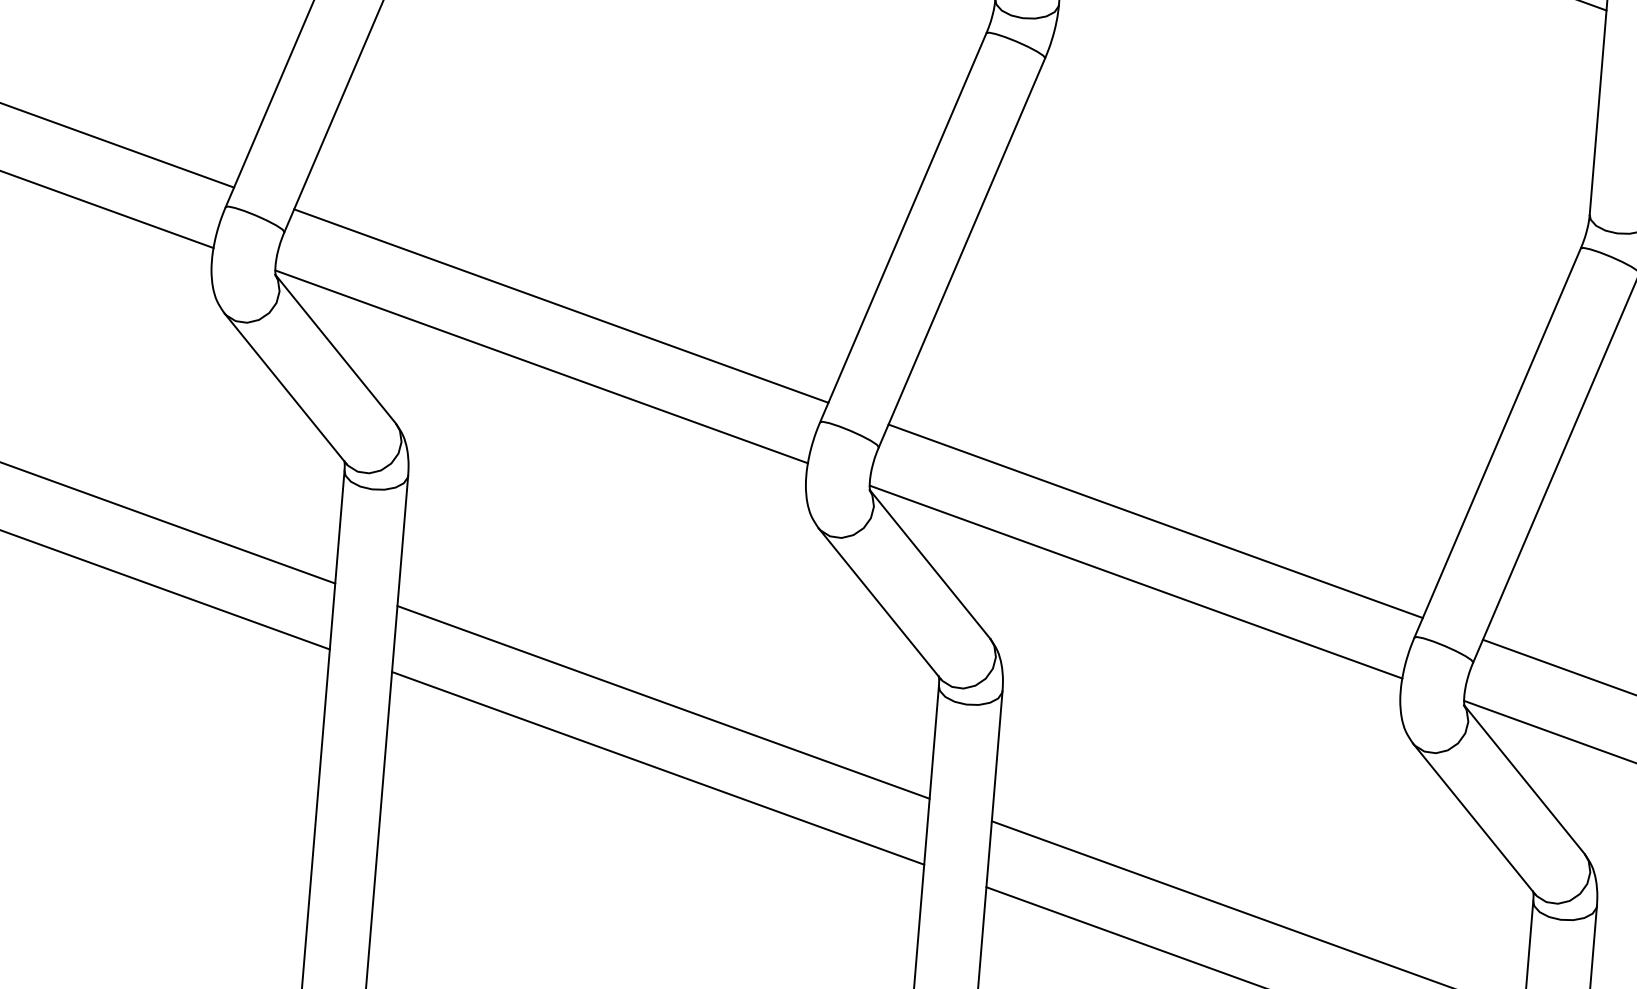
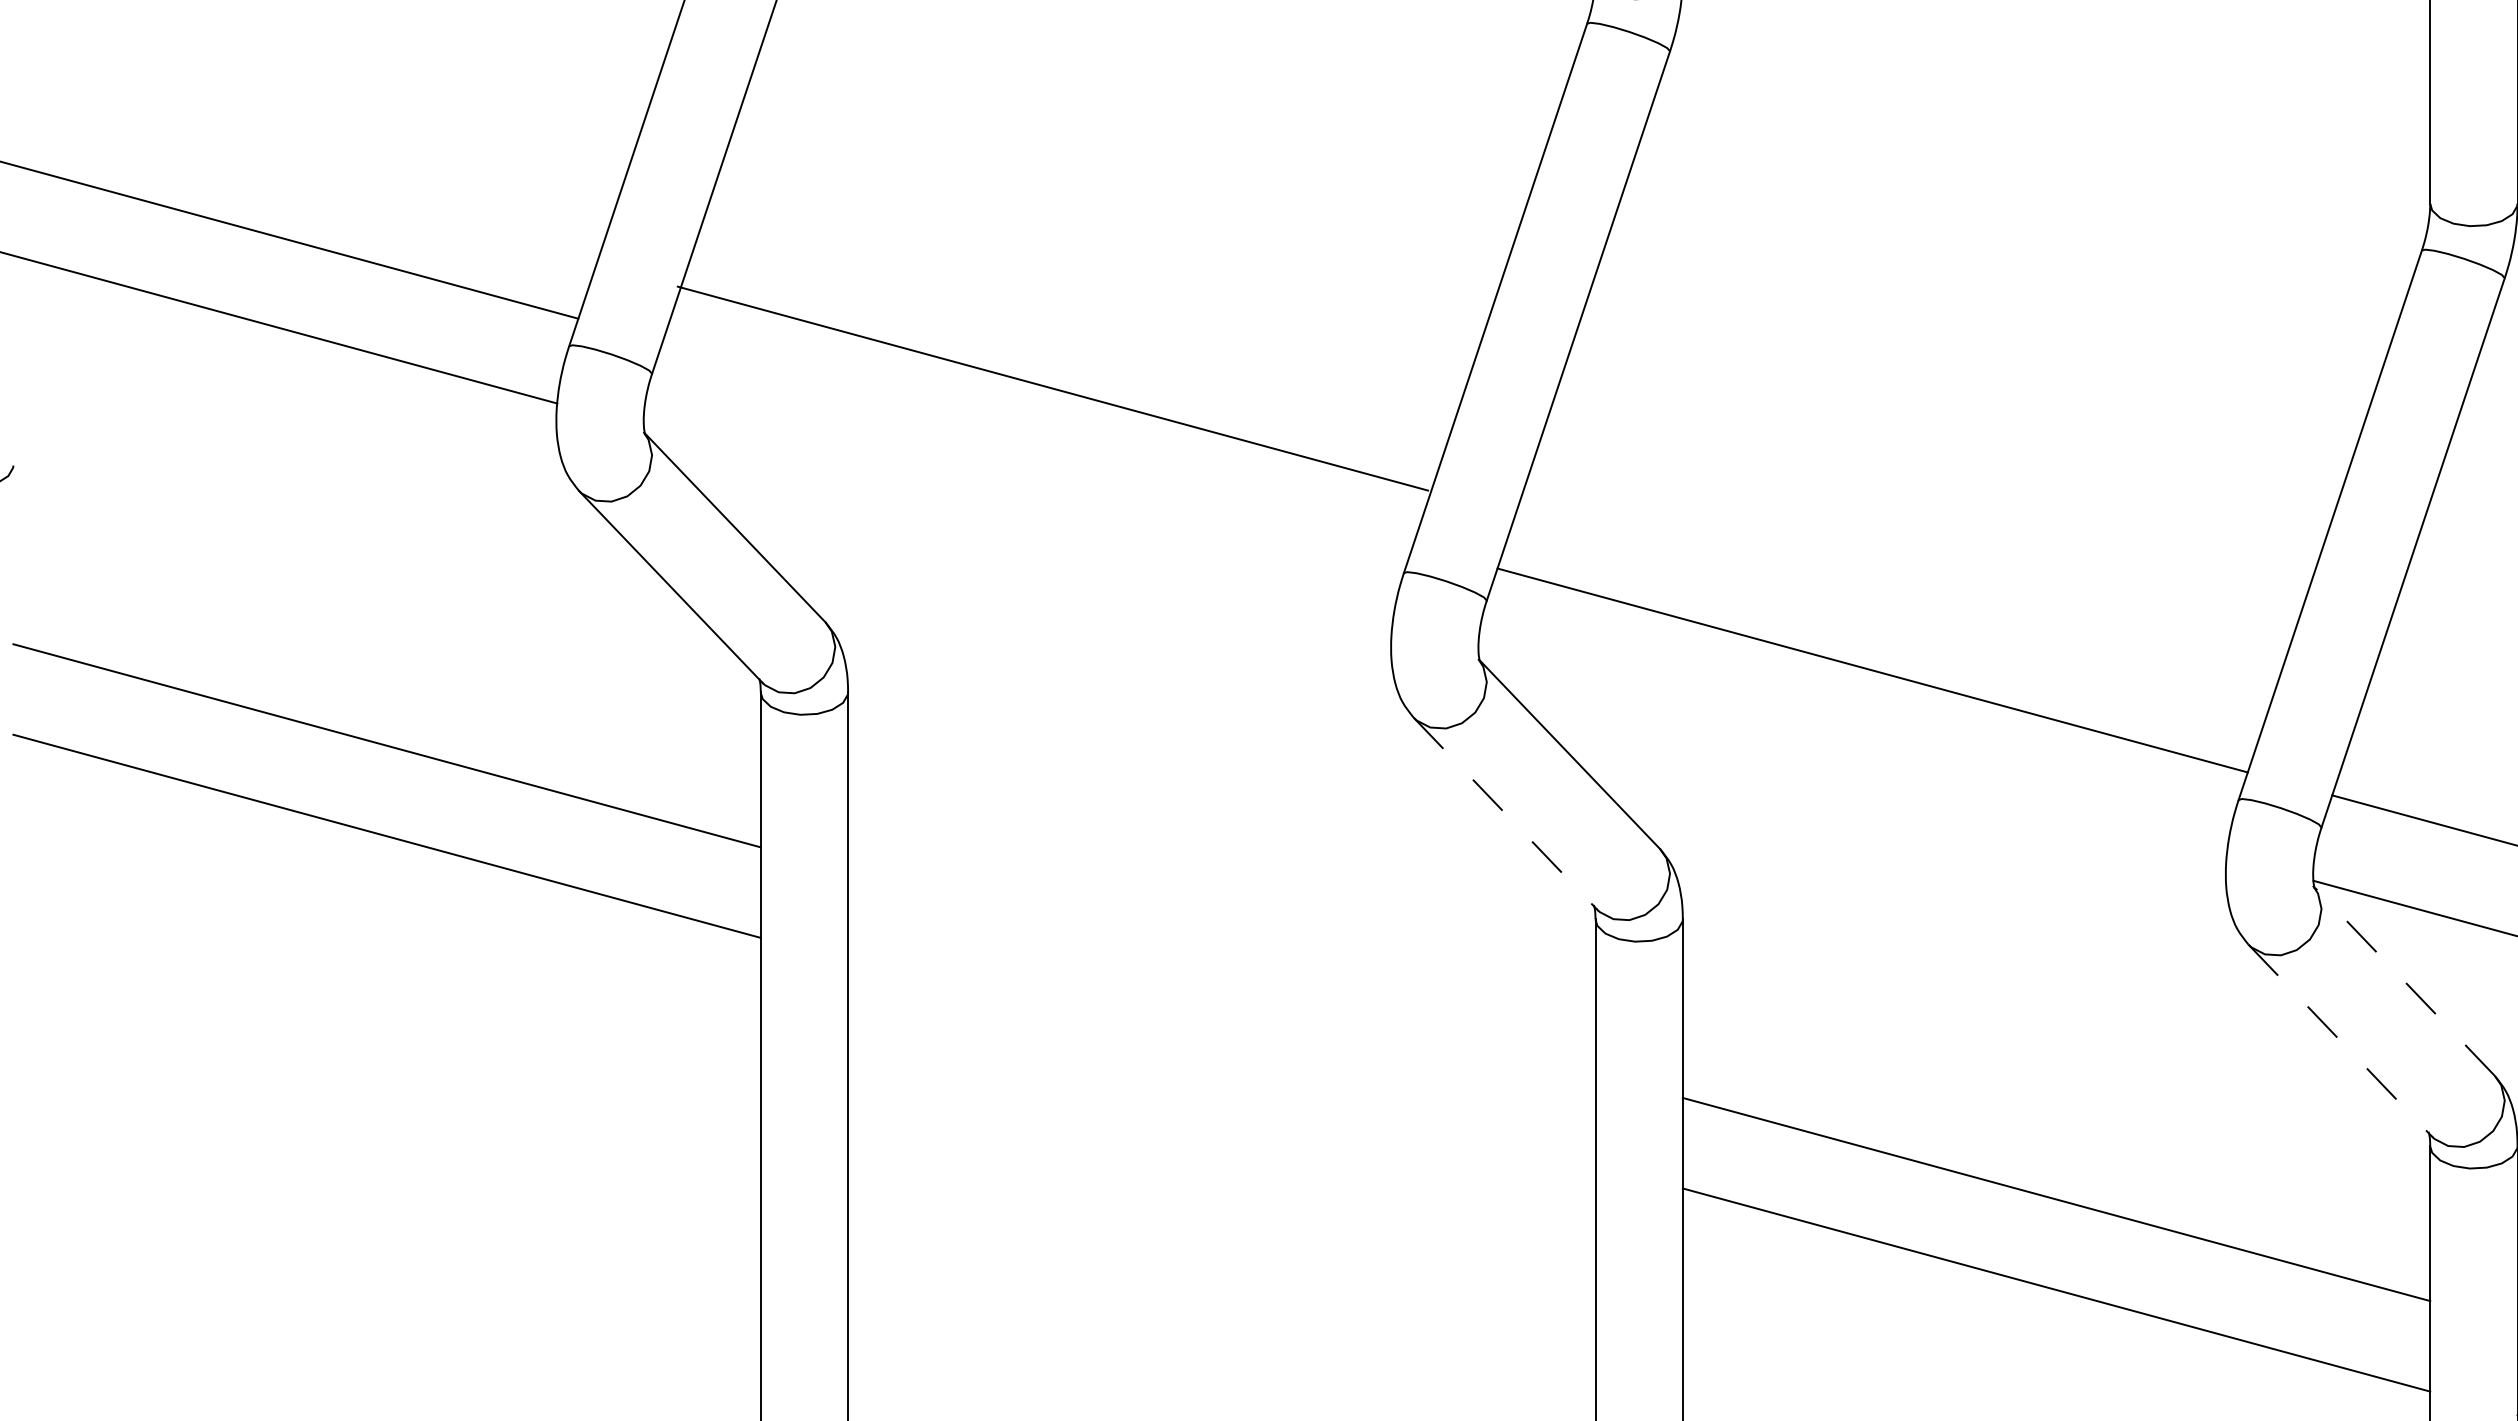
line: (560, 305) -> (1052, 388), moved
line: (542, 366) -> (1018, 528), removed
line: (1135, 582) -> (1852, 755), removed
line: (879, 603) -> (1505, 813), solid -> dashed
line: (663, 702) -> (1221, 972), removed
line: (657, 767) -> (1221, 1062), removed
line: (1524, 779) -> (2404, 981), solid -> dashed
line: (1474, 818) -> (2340, 1040), solid -> dashed

